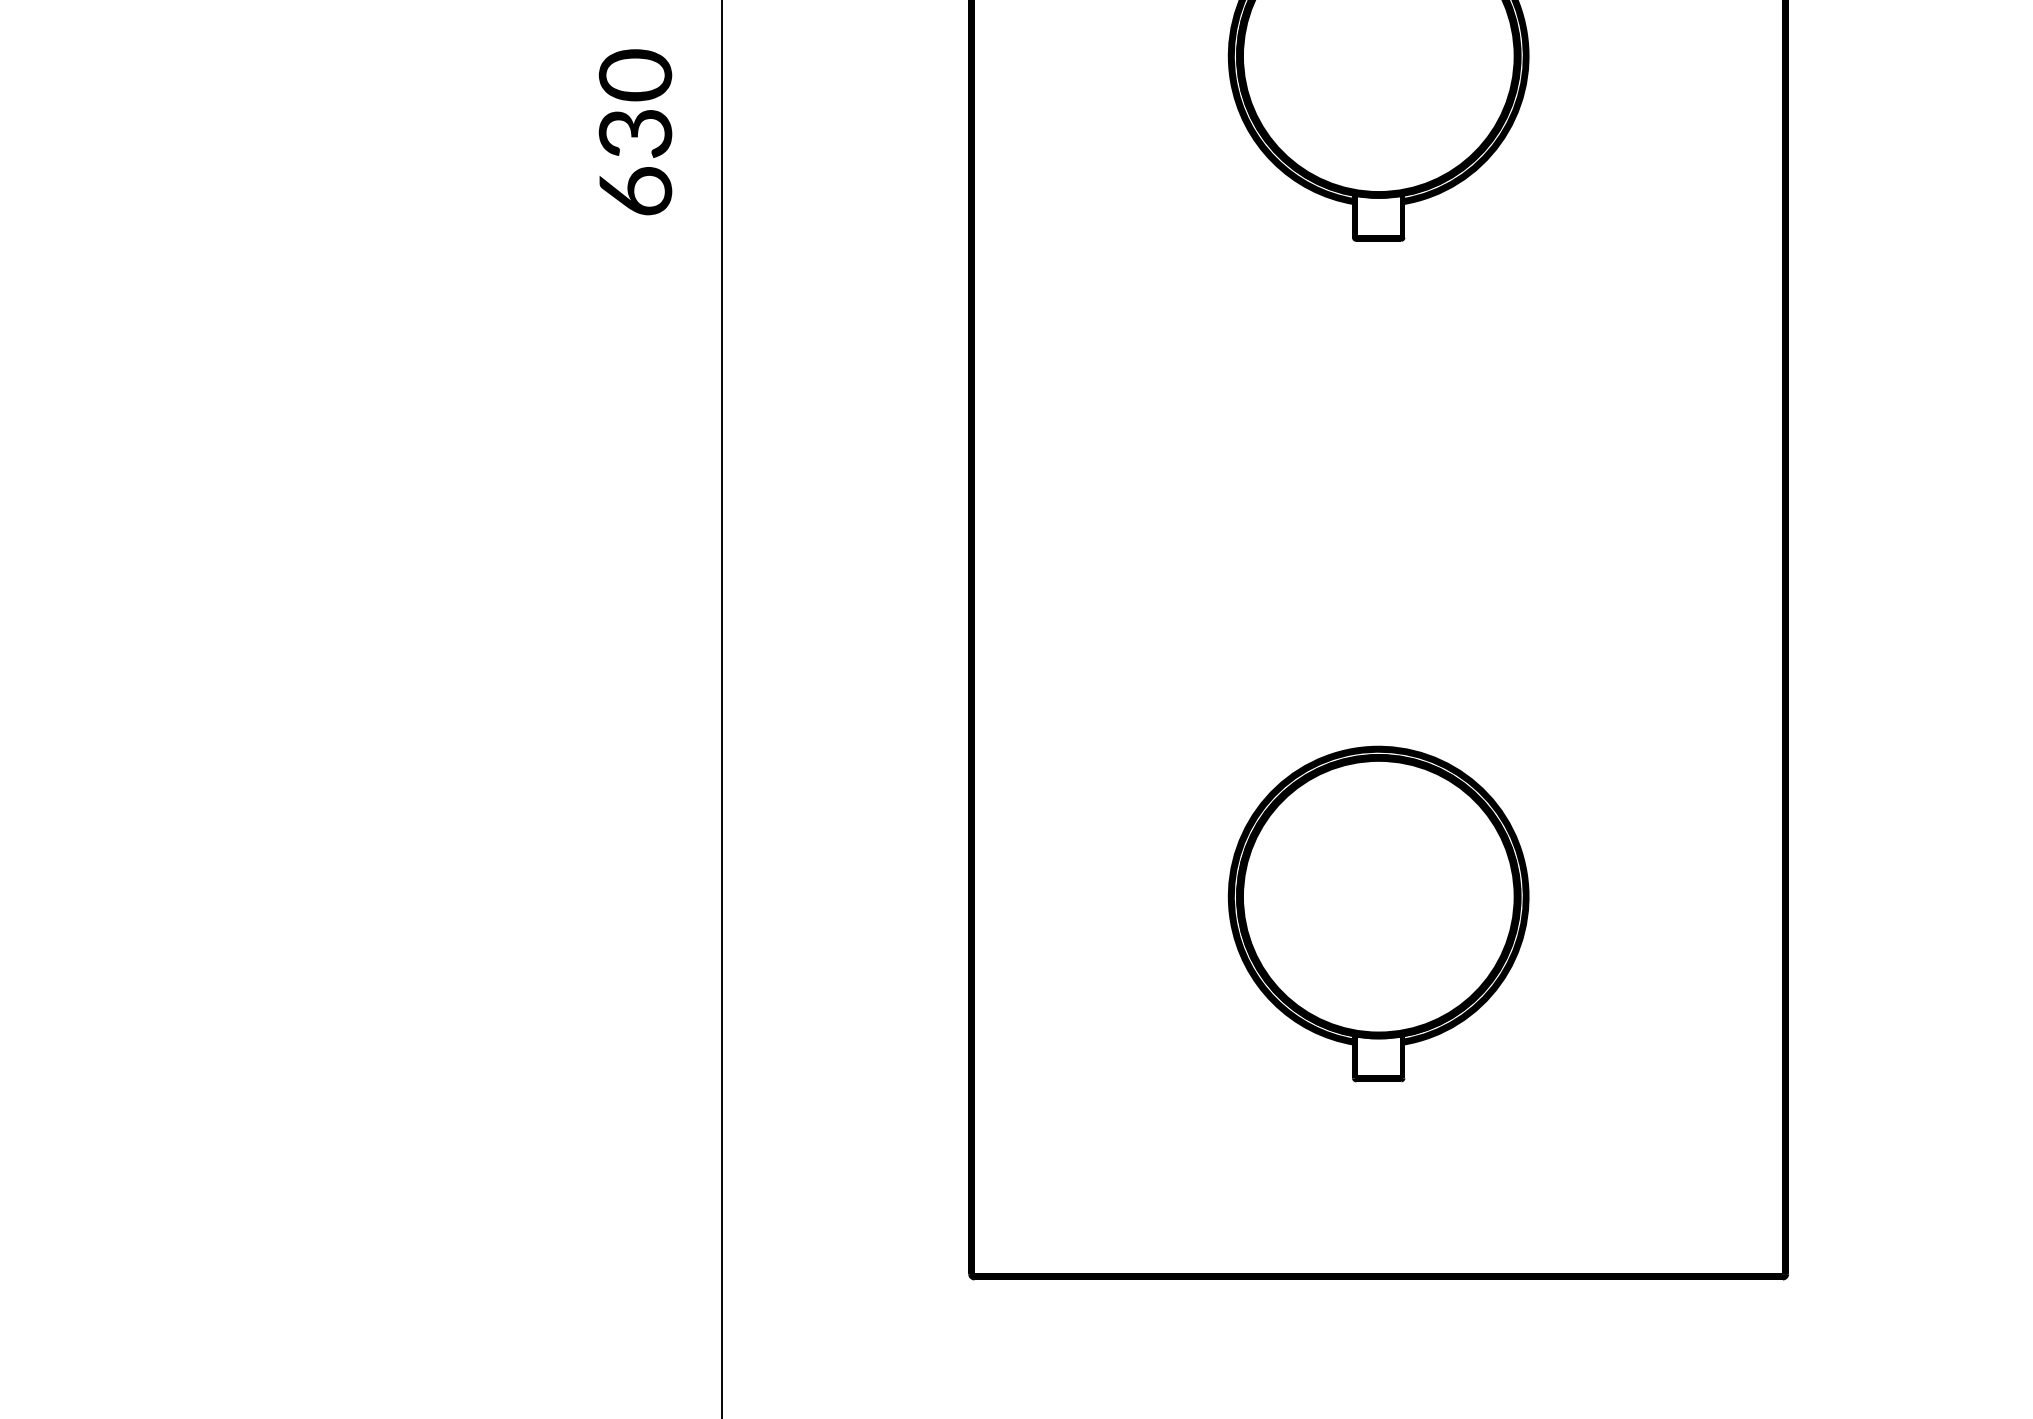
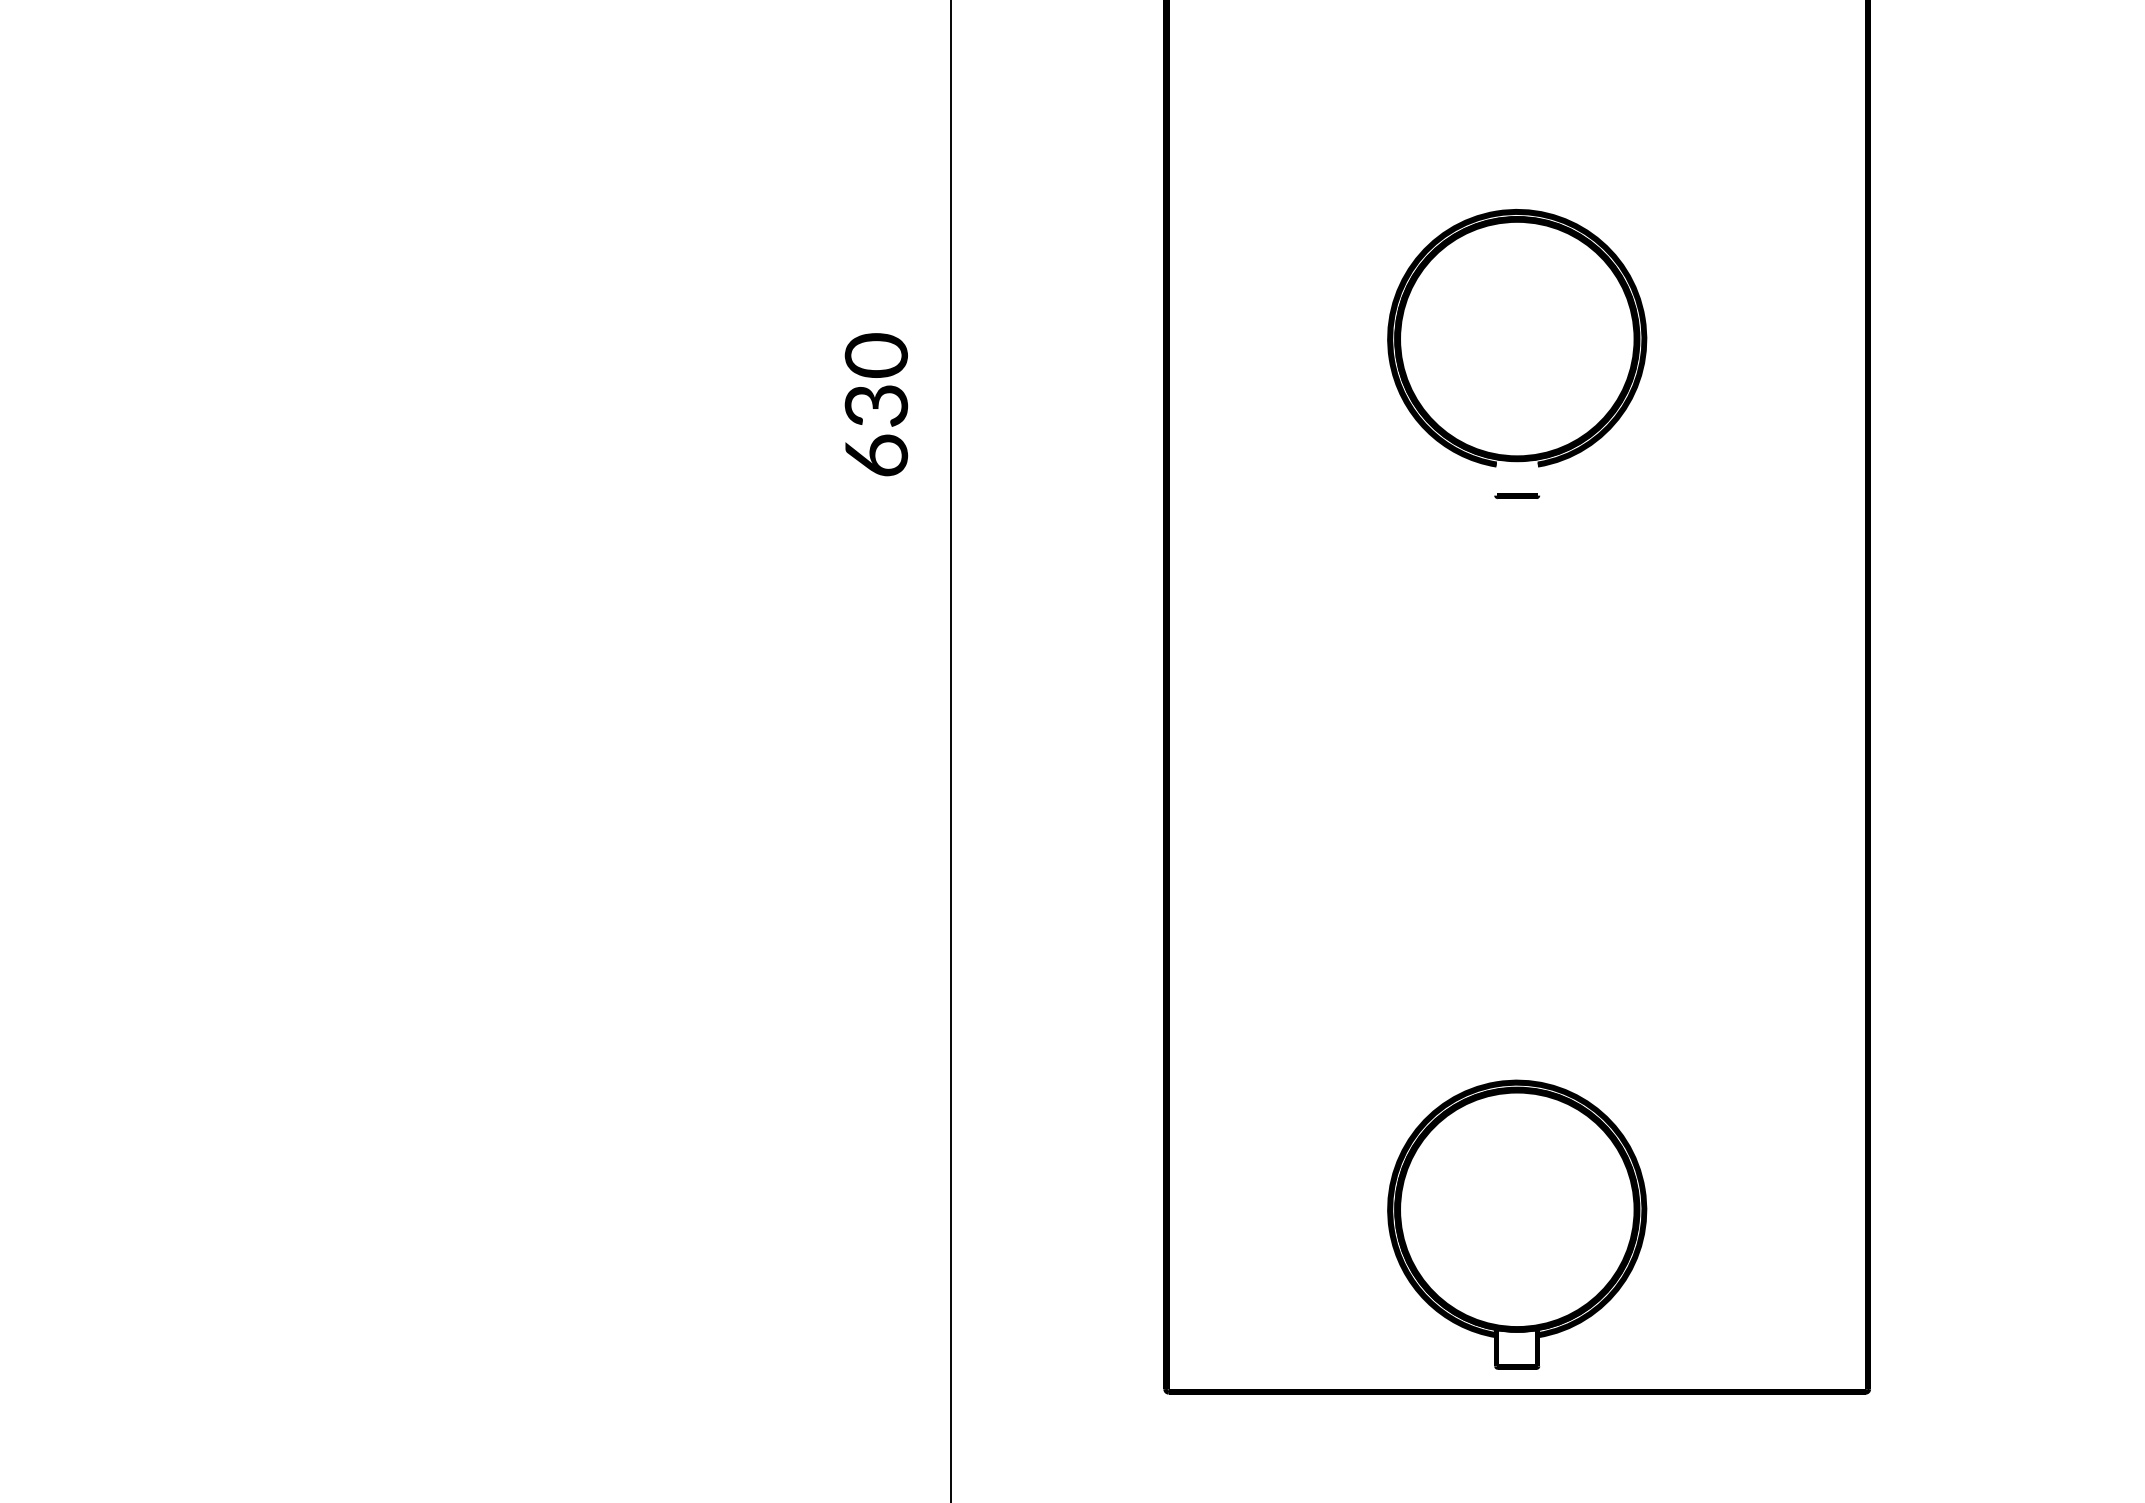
fill: (1354, 215) -> (1496, 476), removed
fill: (1402, 215) -> (1537, 476), removed
part: (1379, 913) -> (1517, 1224), moved

